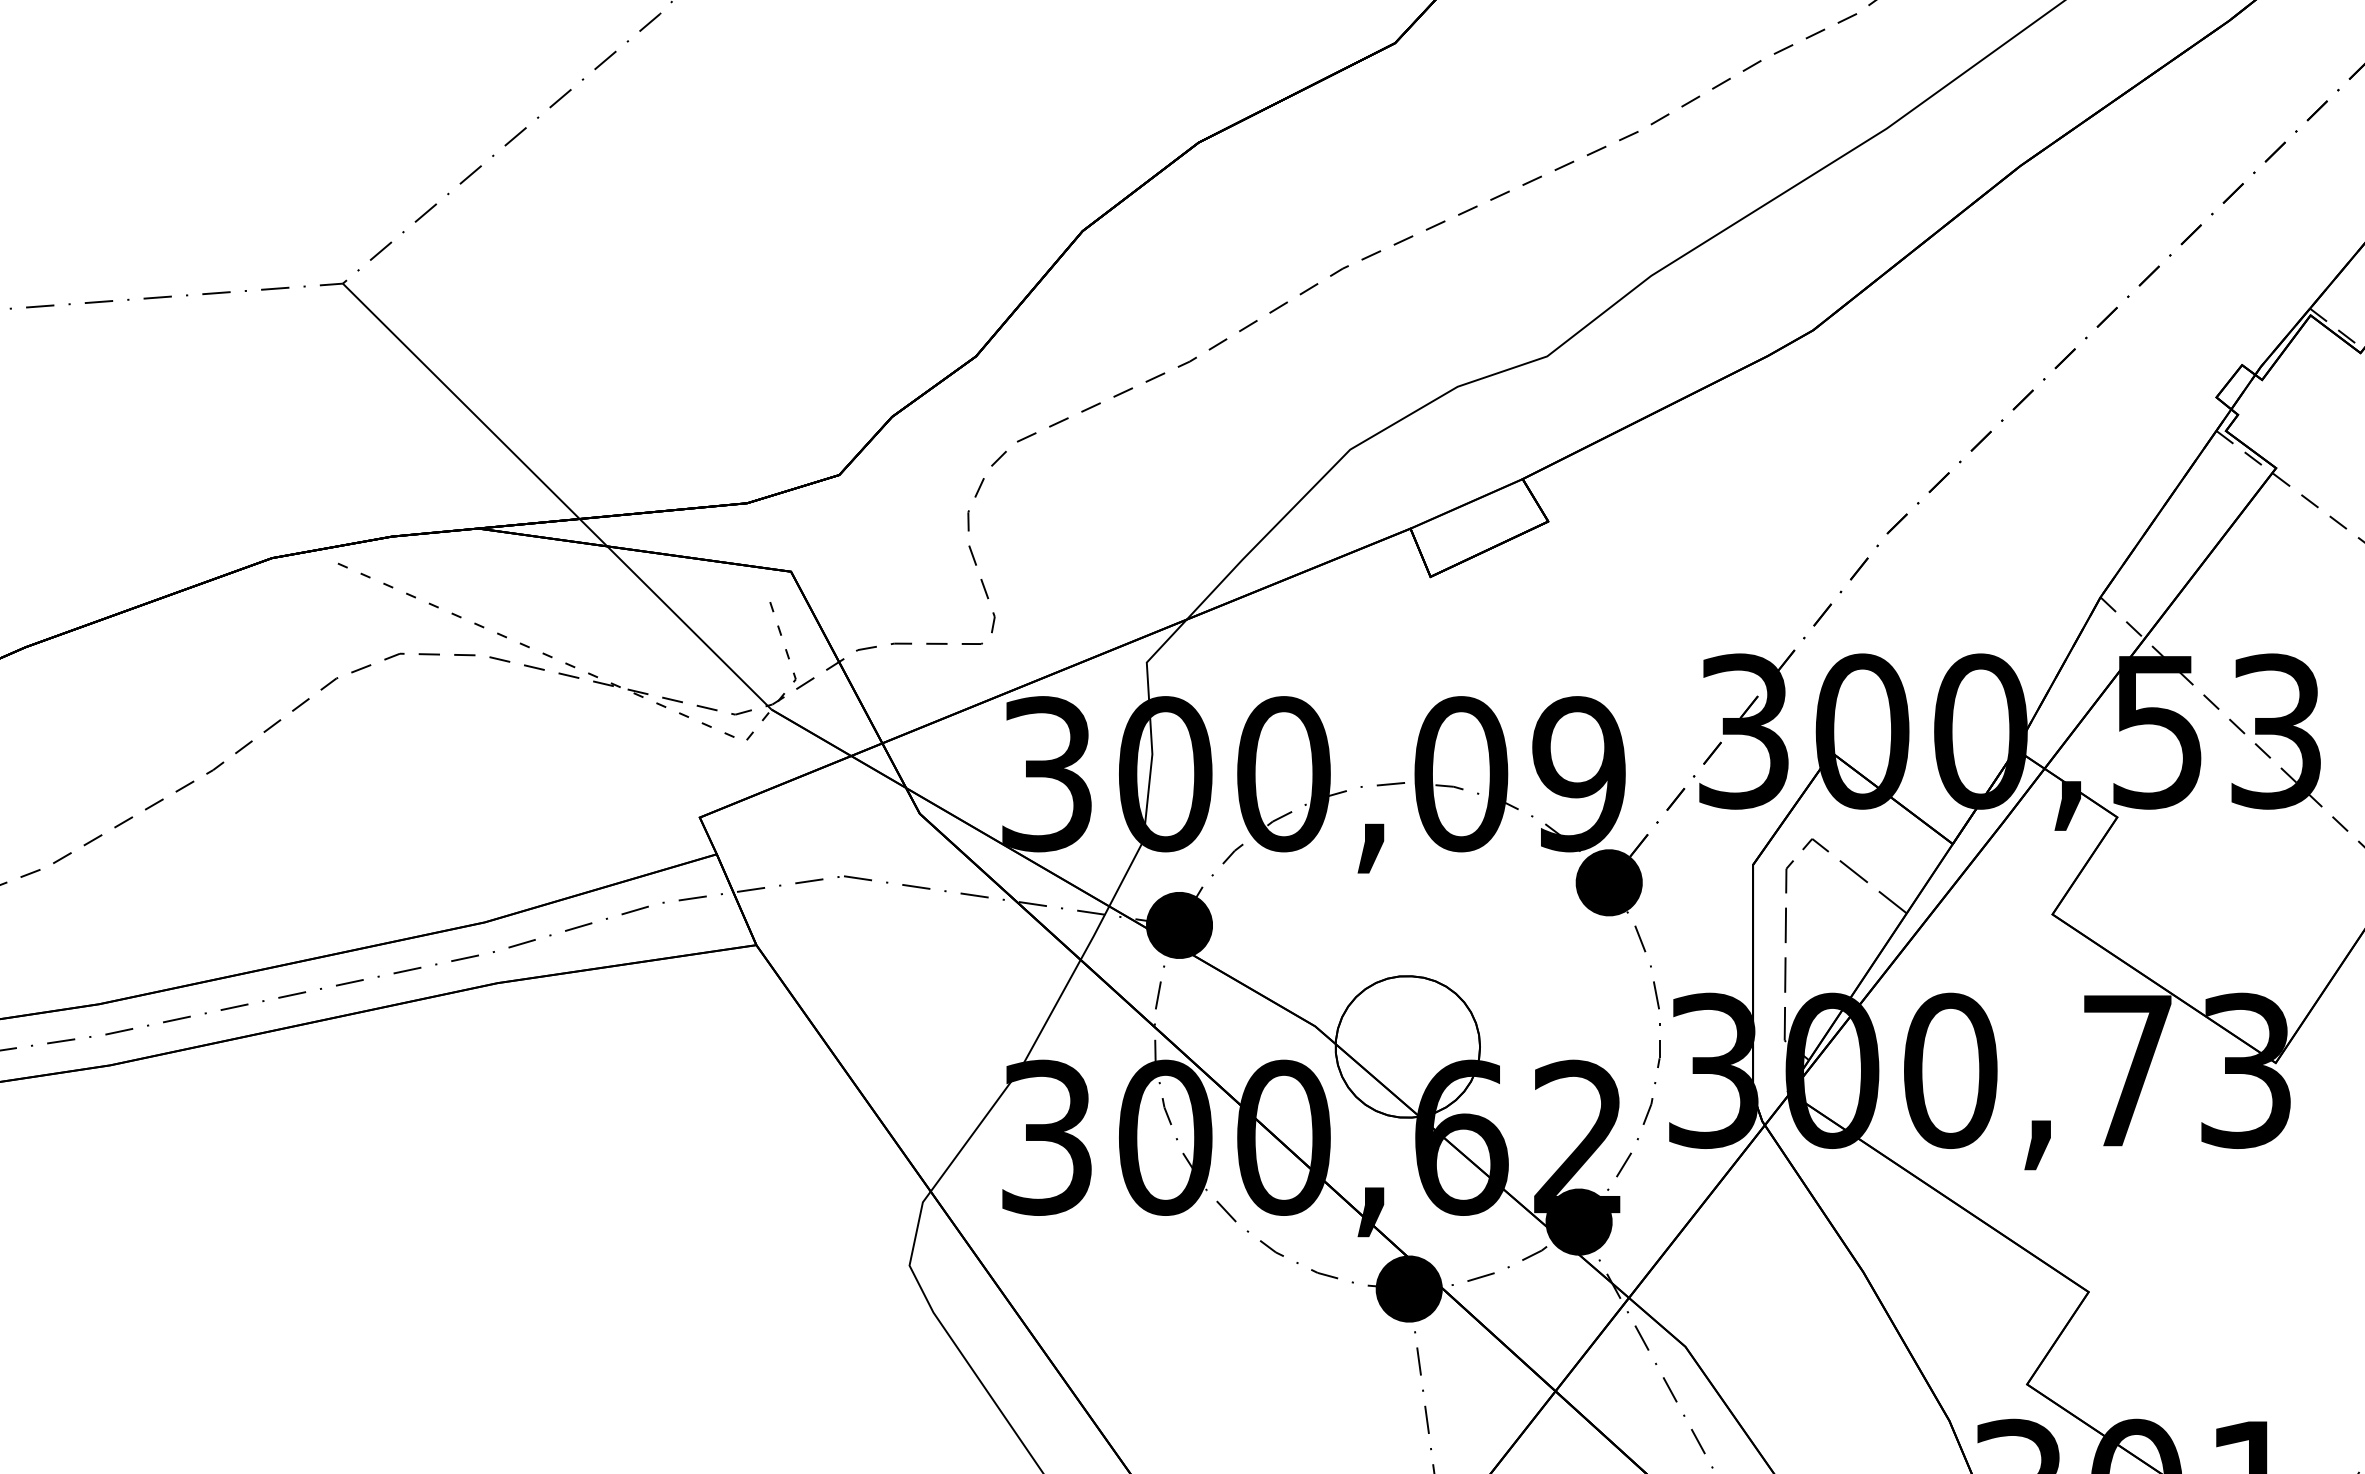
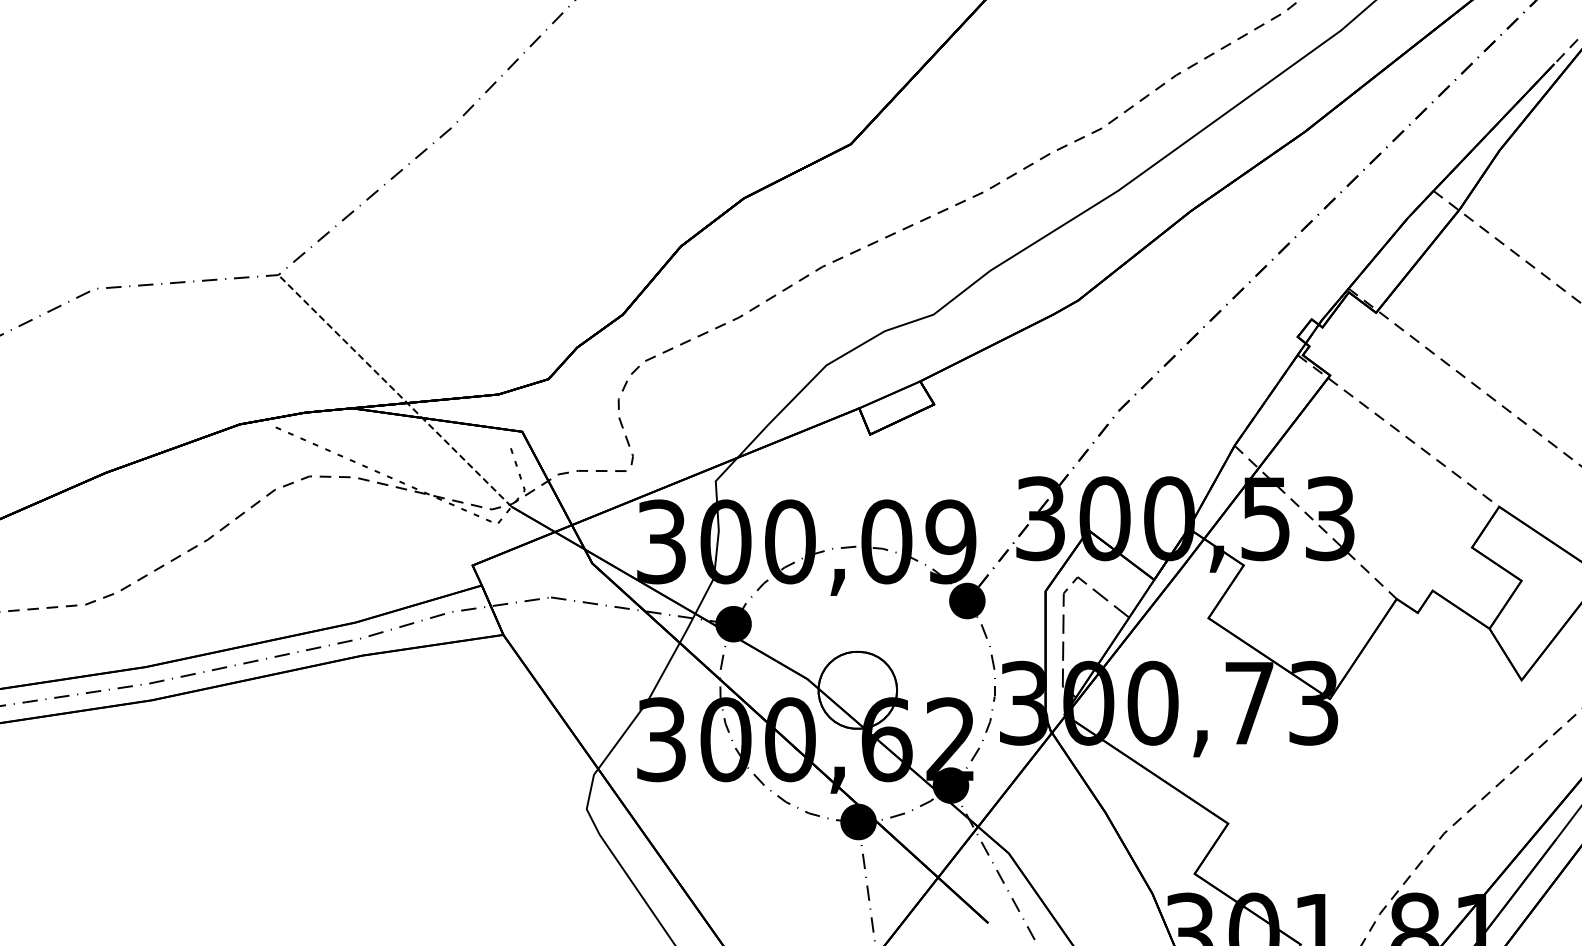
line: (556, 495) -> (394, 390), solid -> dashed

